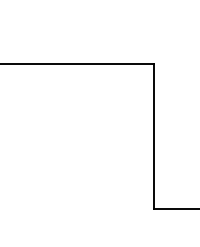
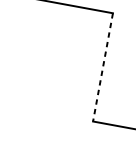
line: (154, 137) -> (102, 68), solid -> dashed

